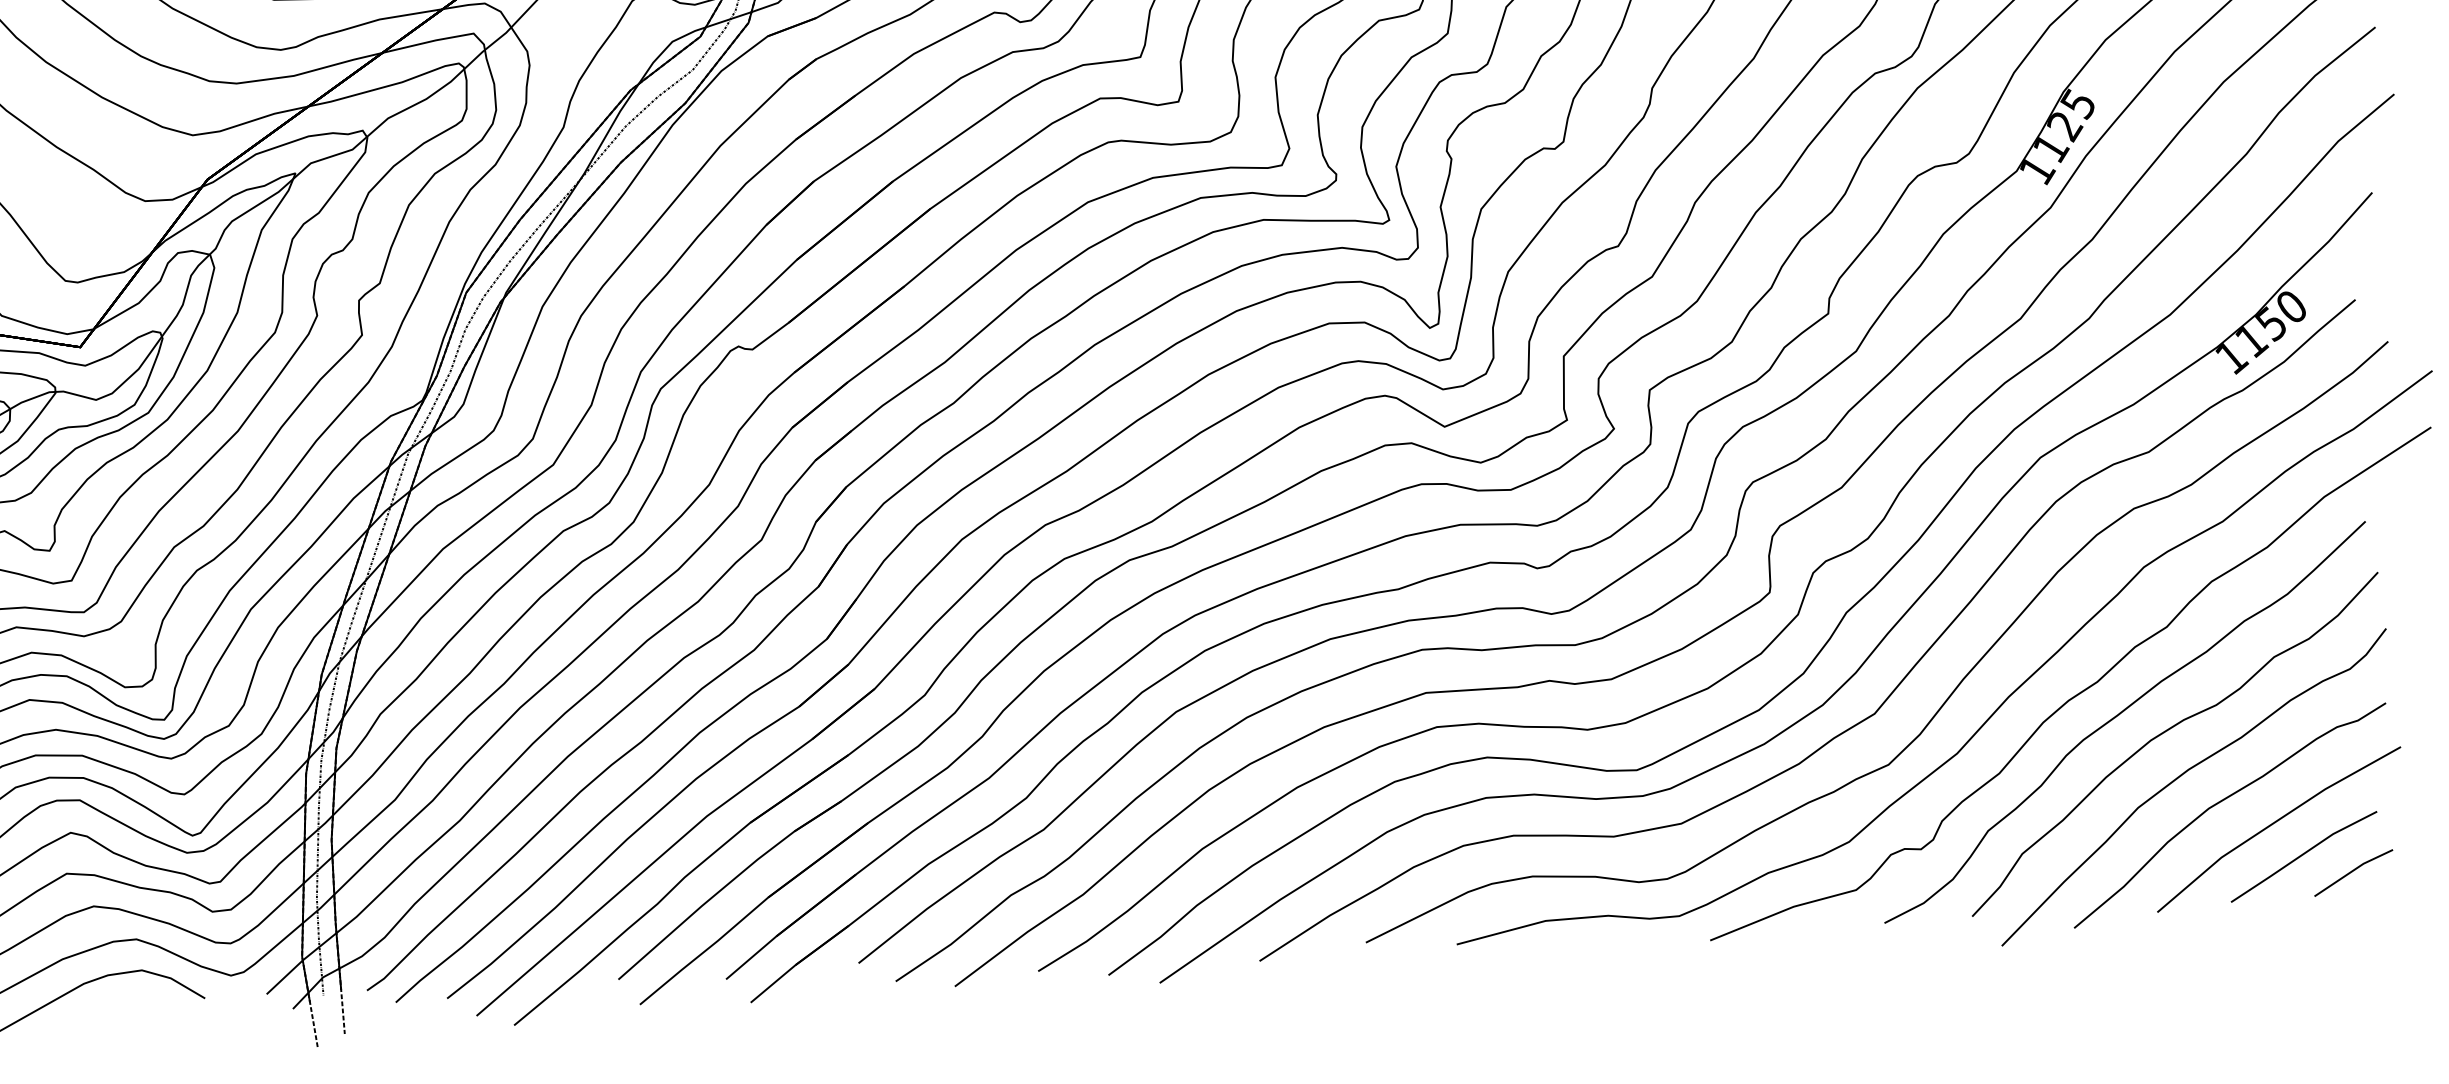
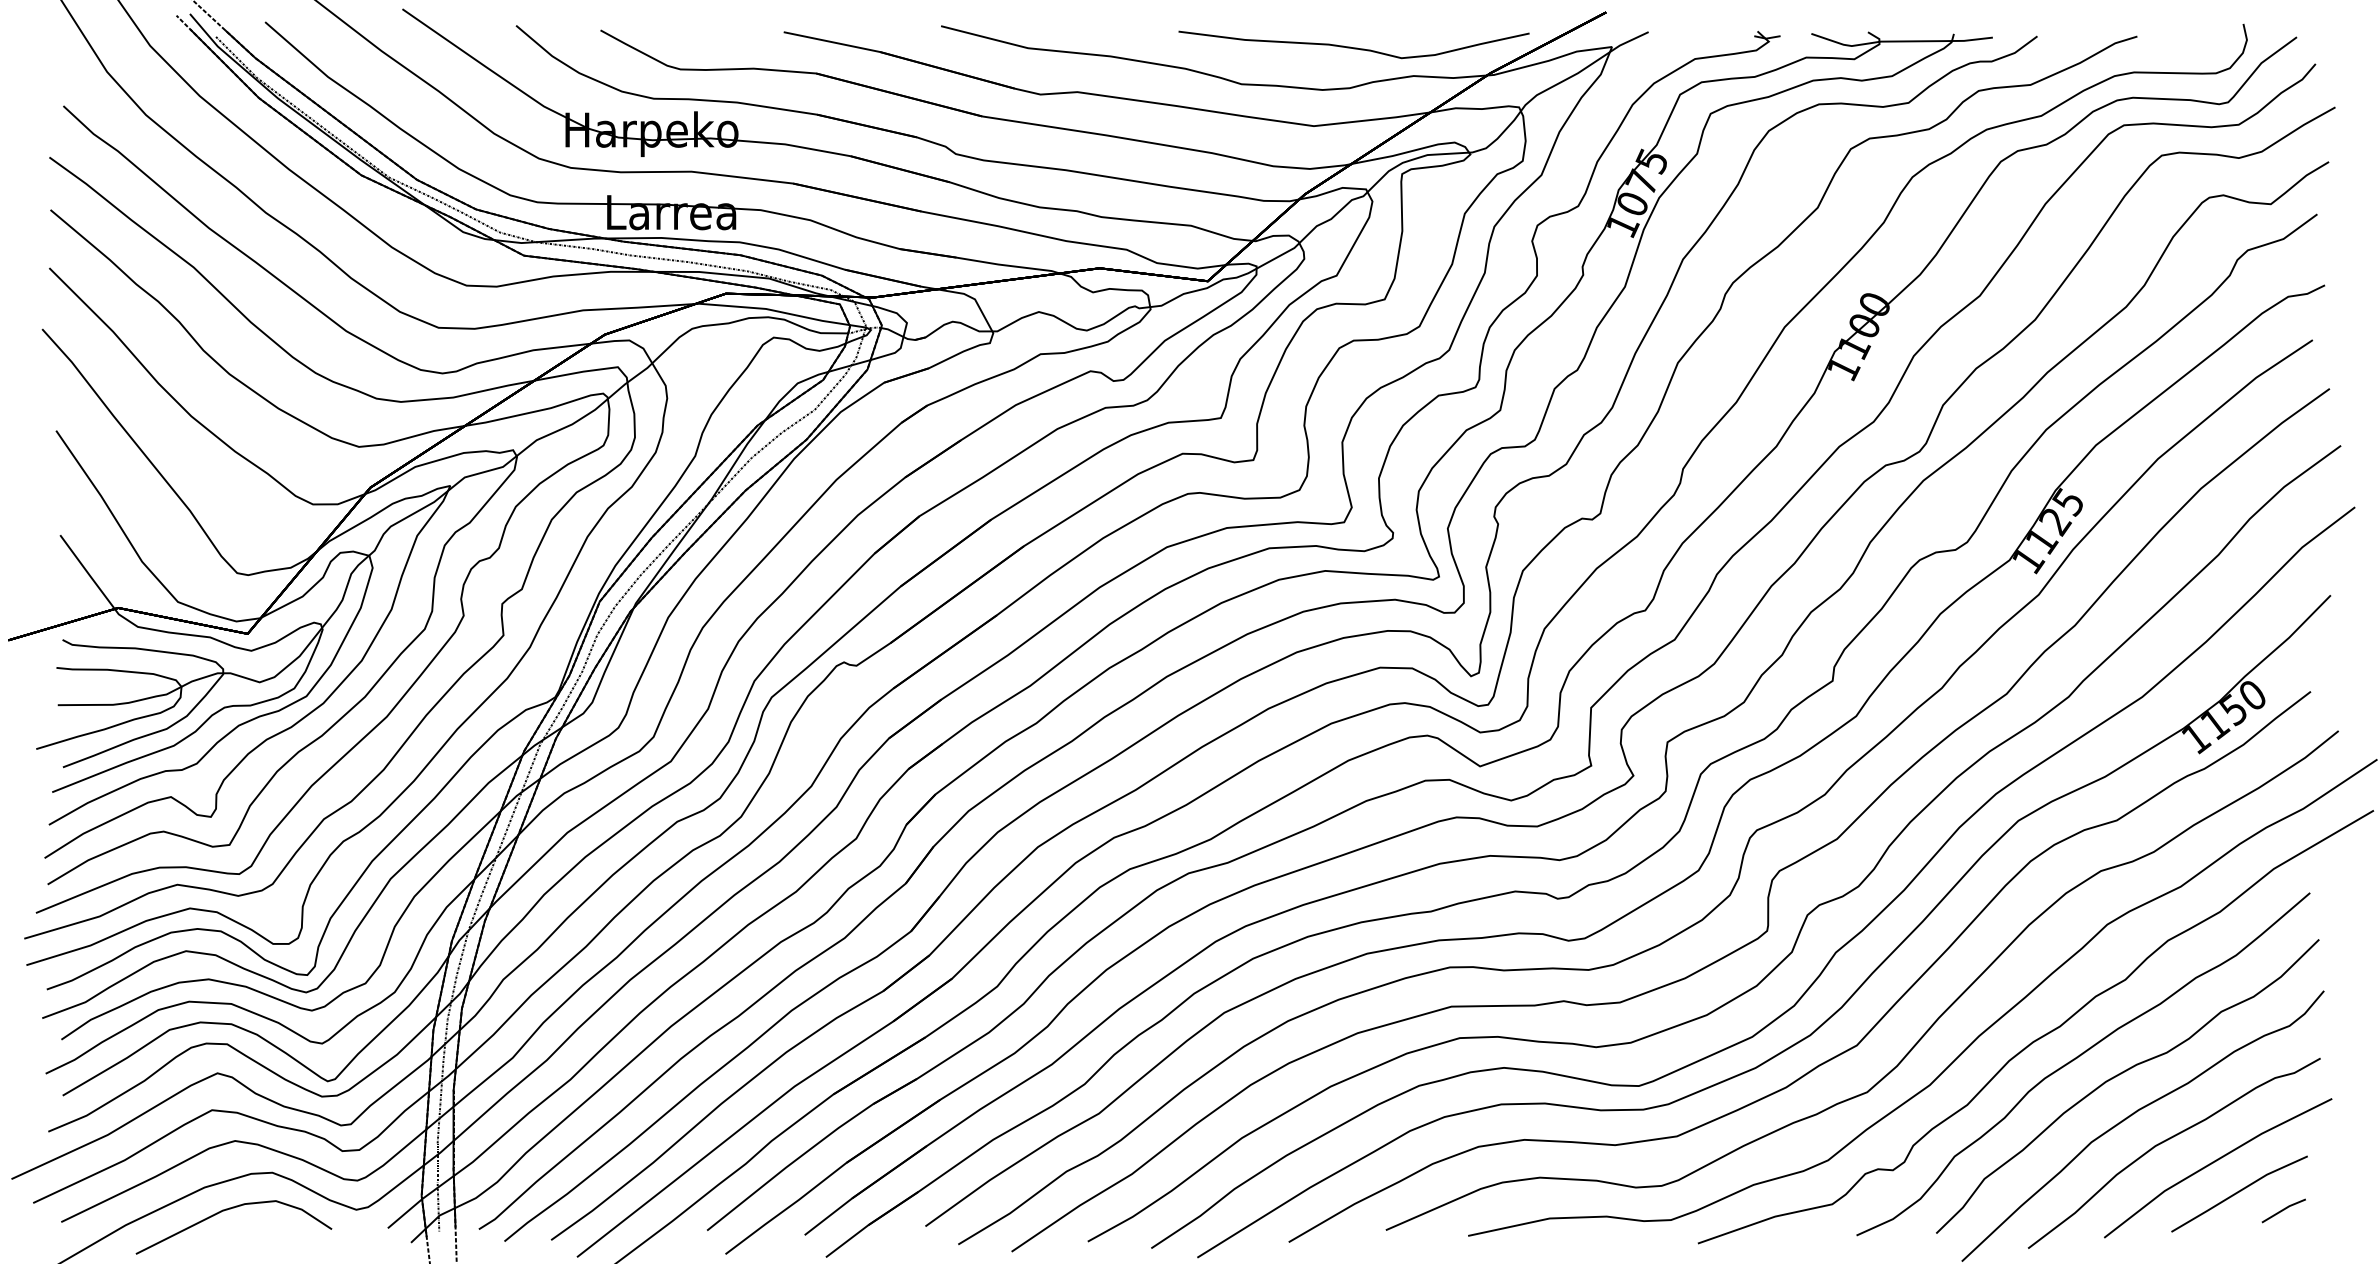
part: (2353, 872) -> (2283, 1210), size x0.6

